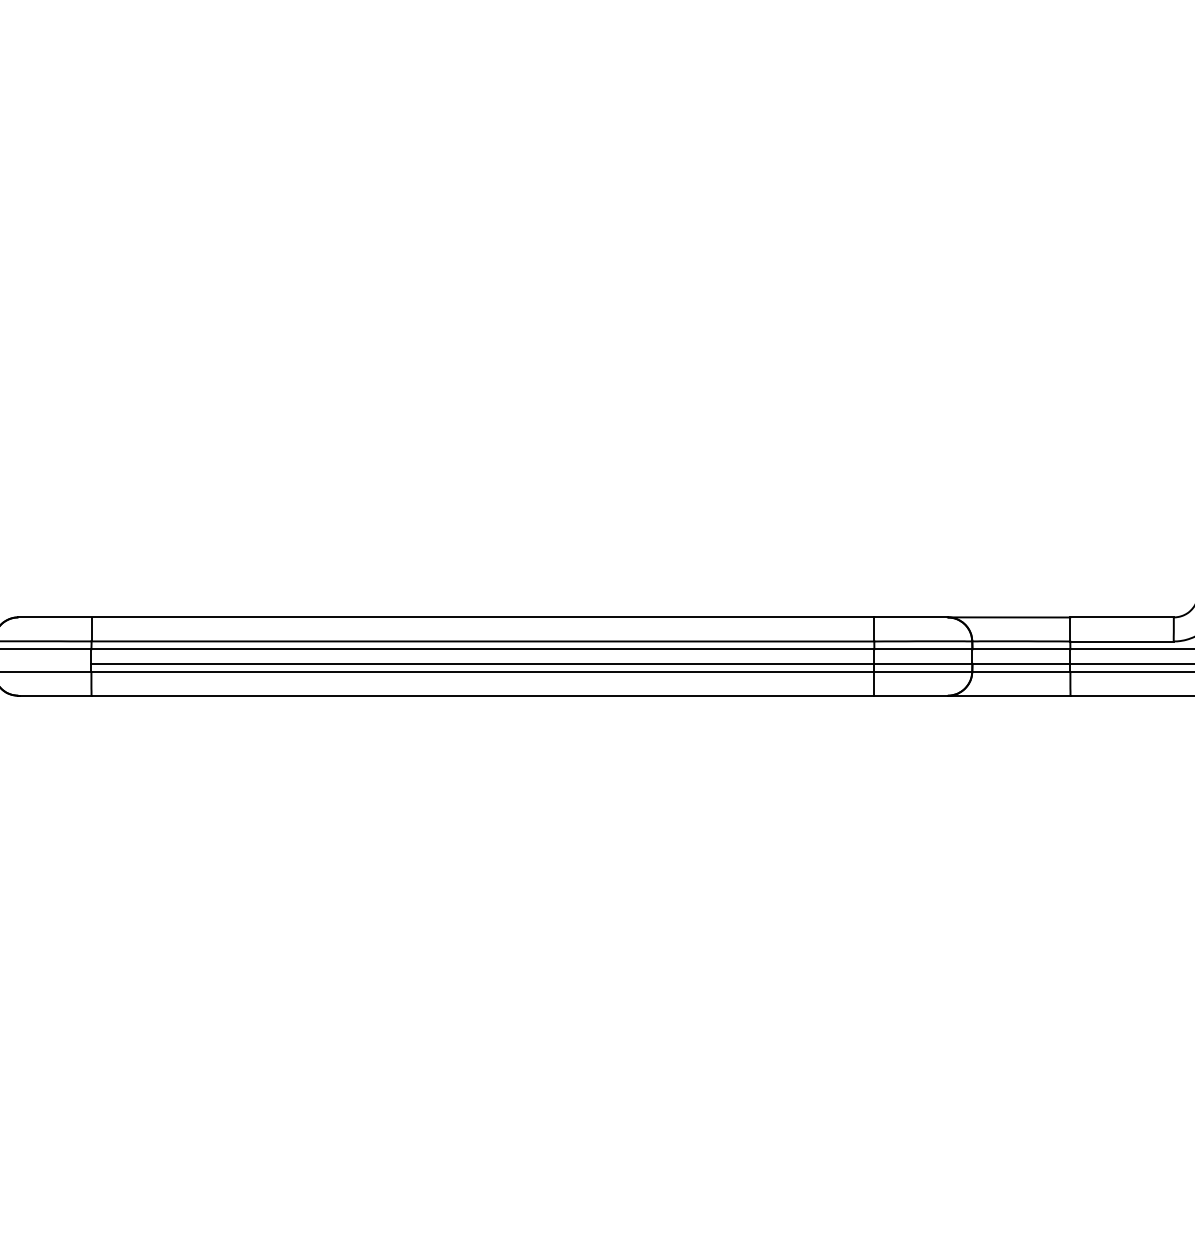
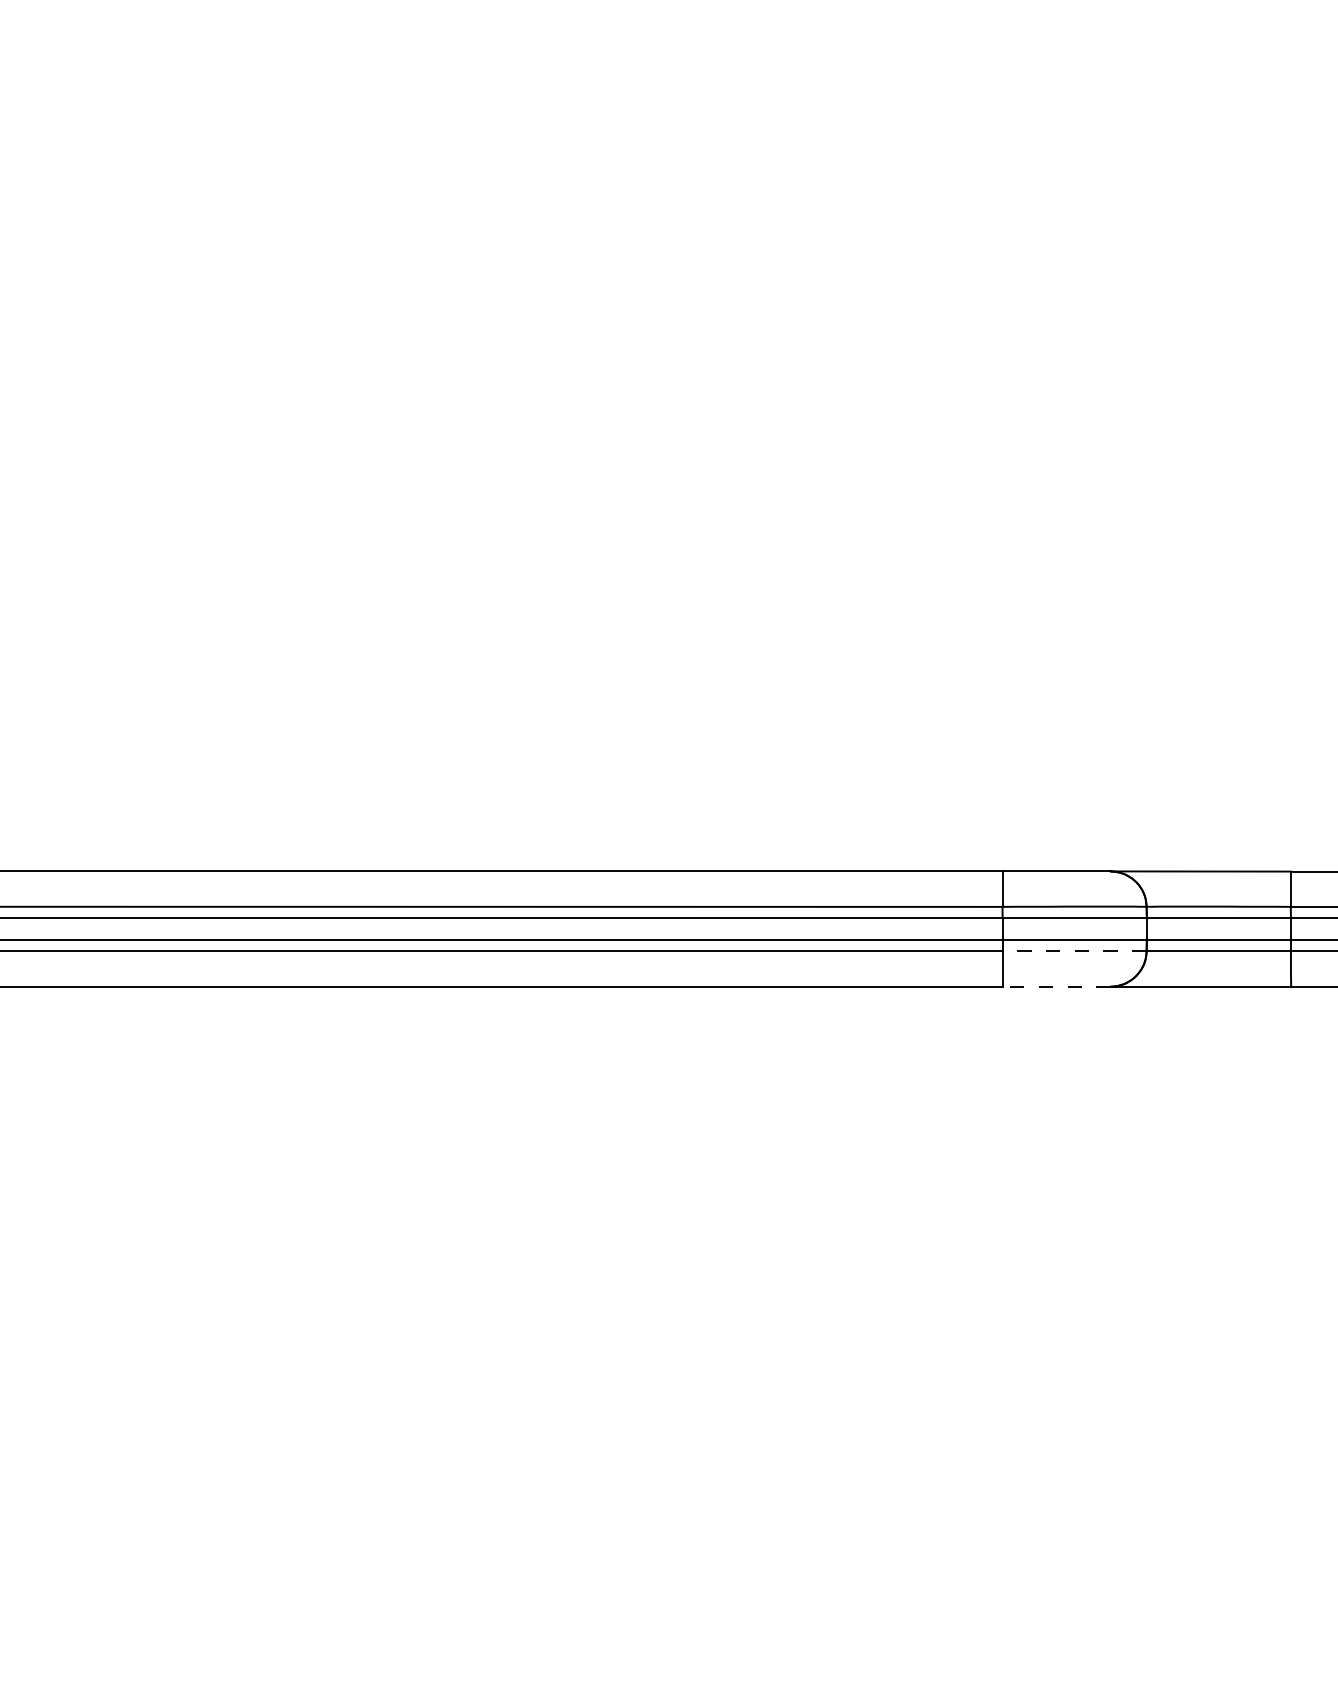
line: (923, 671) -> (1074, 951), solid -> dashed
line: (911, 695) -> (1057, 986), solid -> dashed

